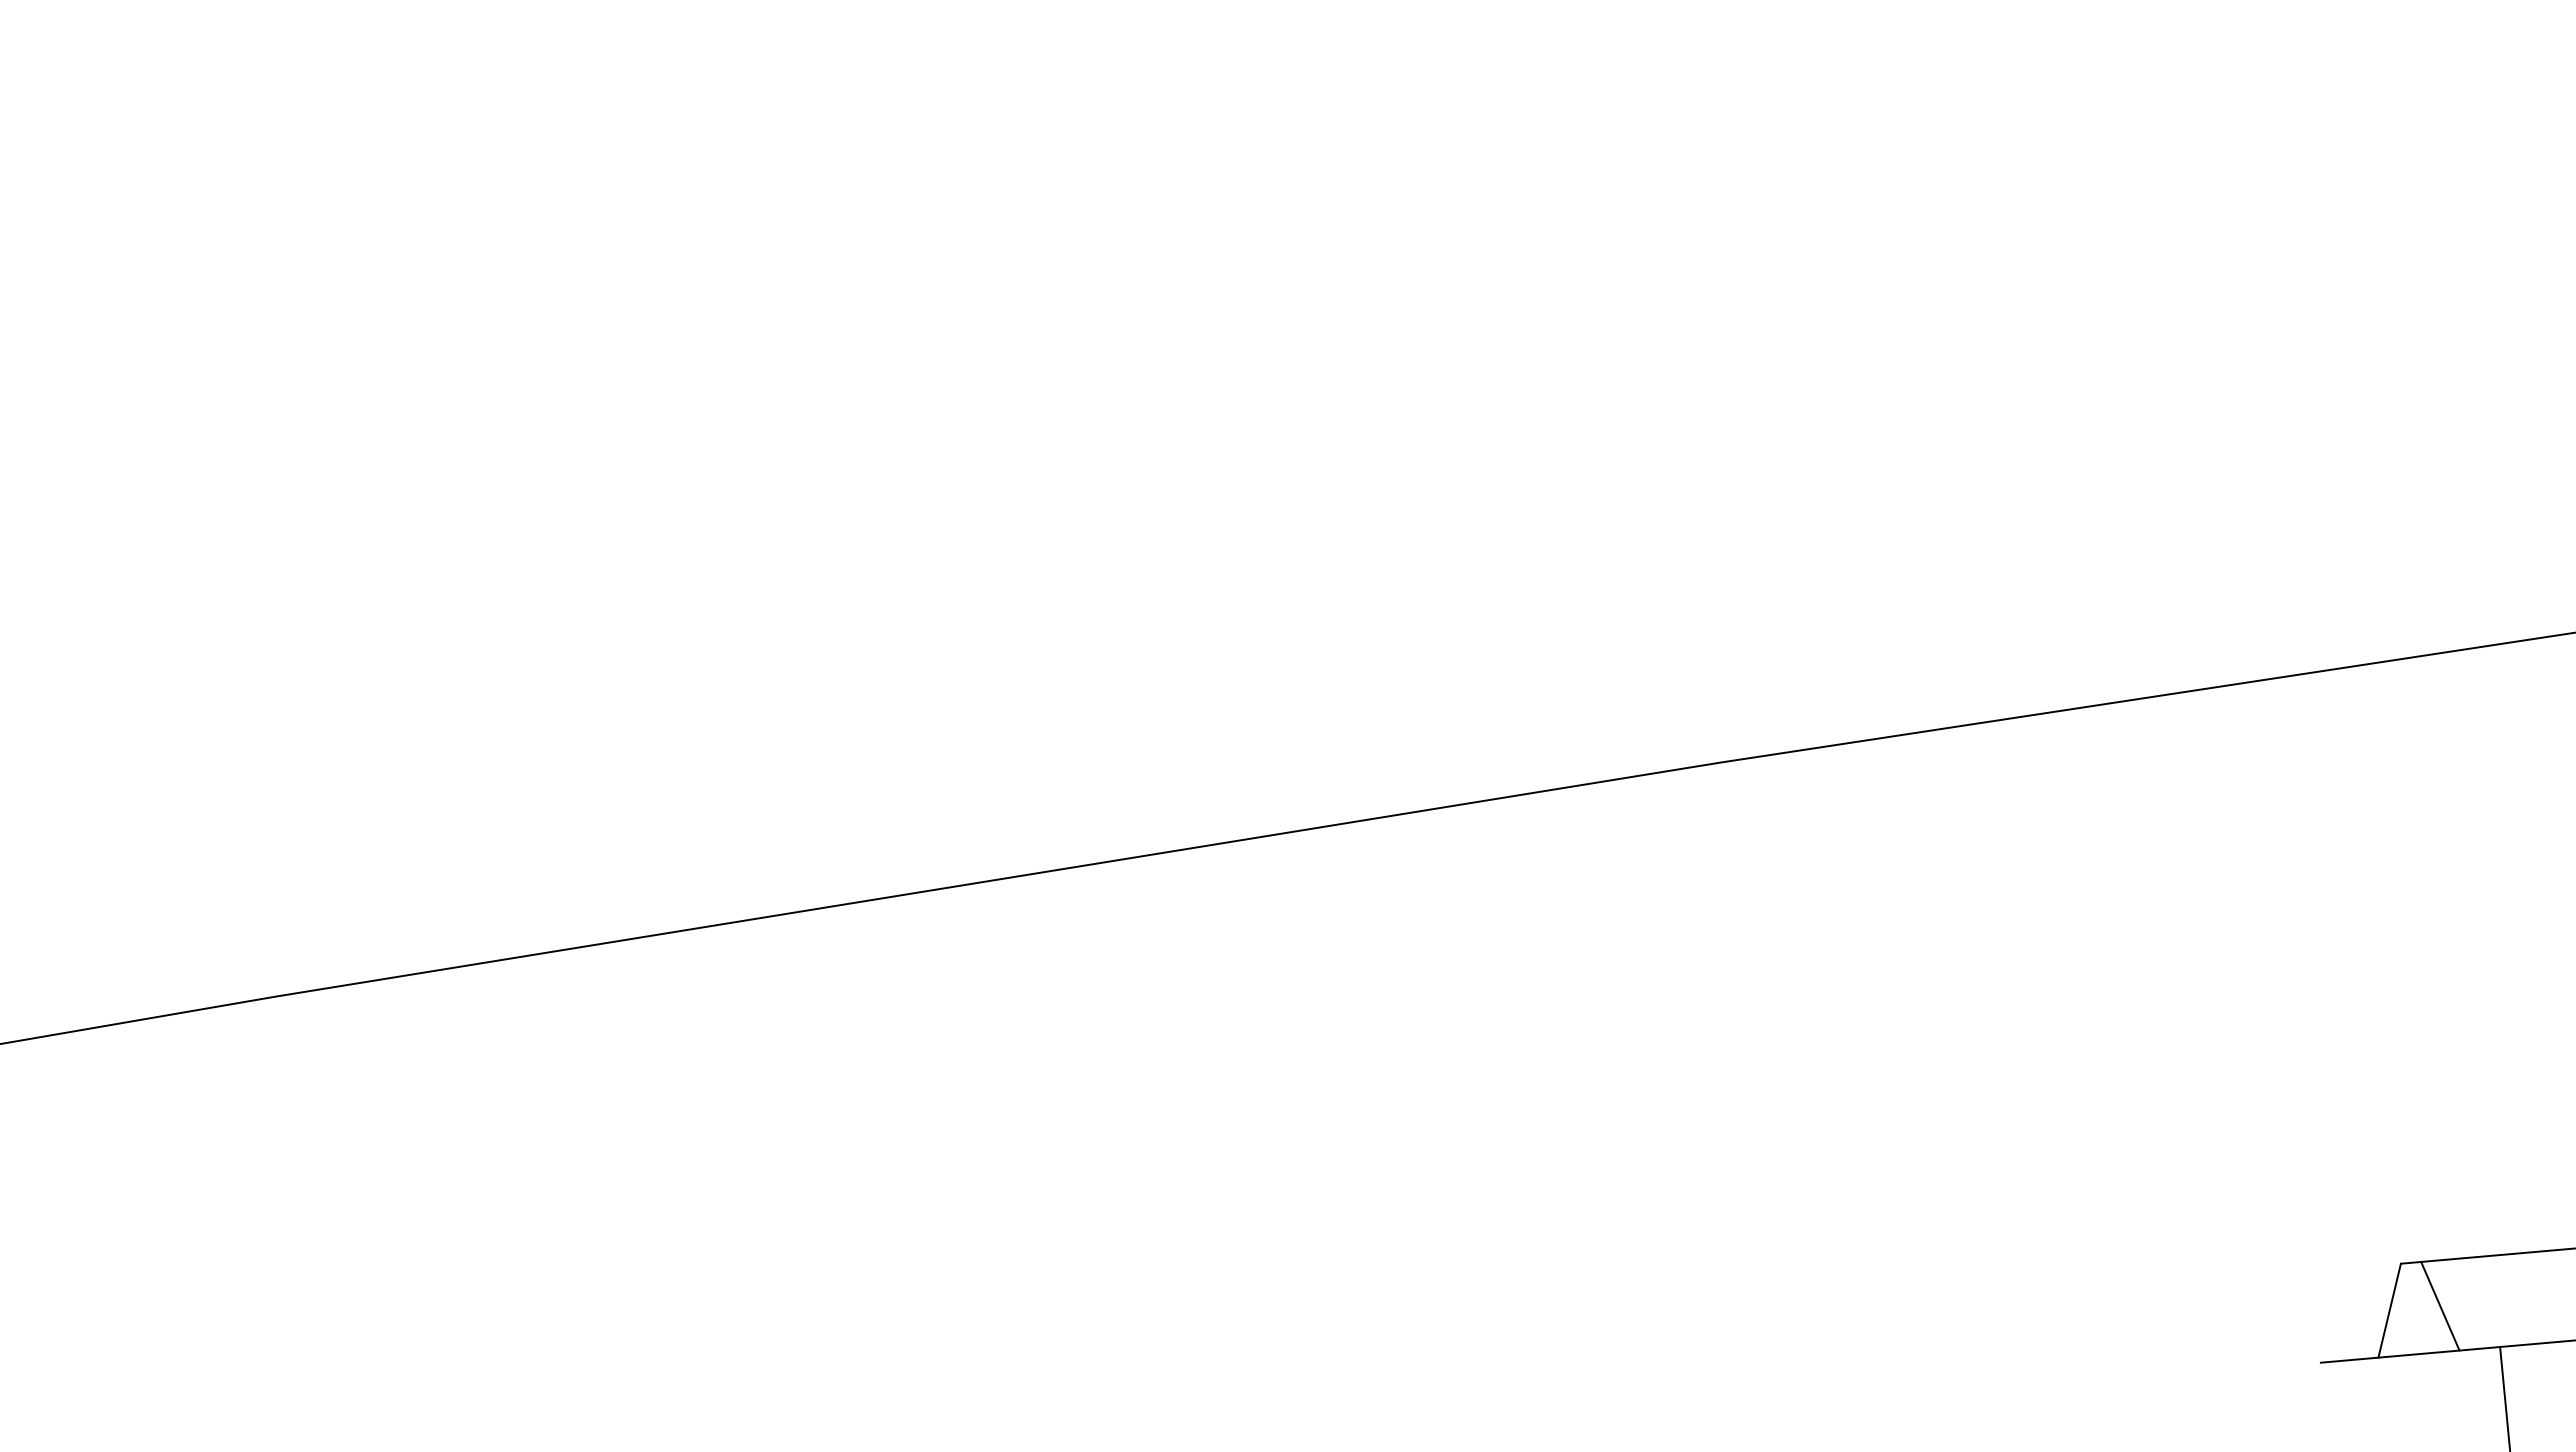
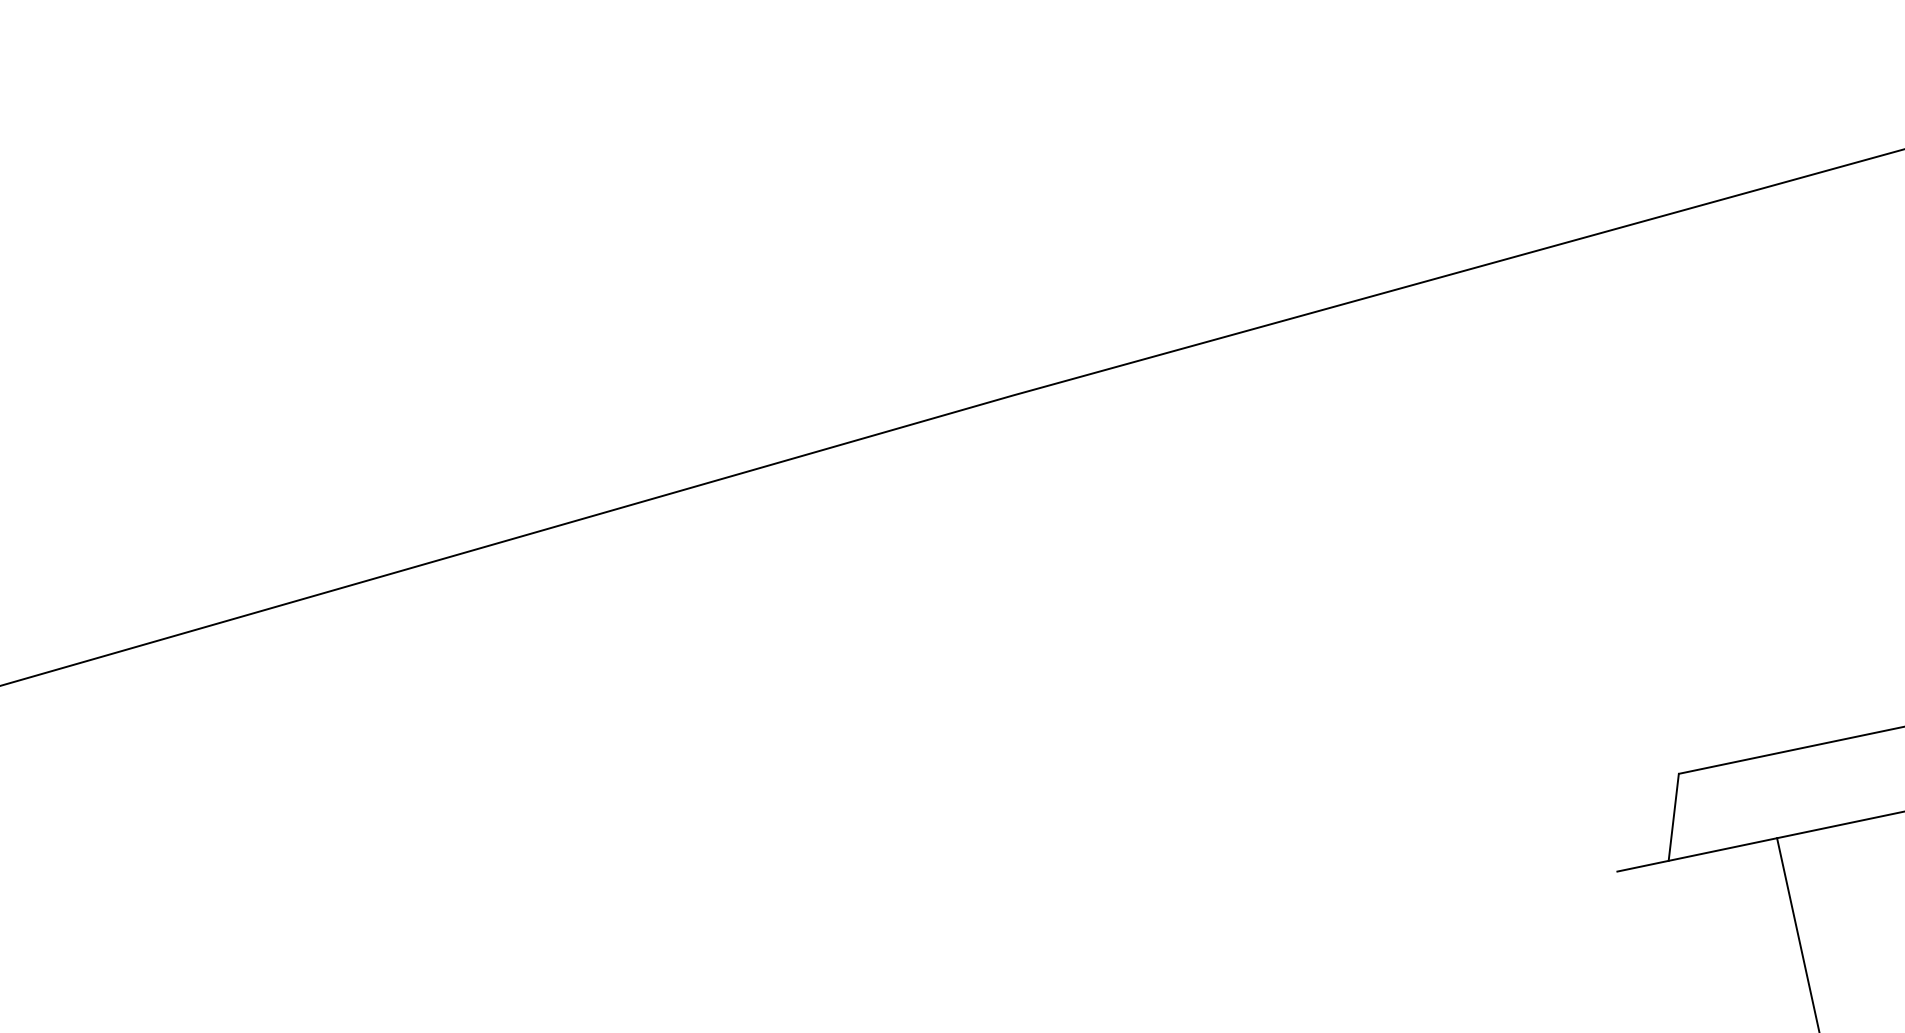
line: (2440, 1306) -> (1719, 808), removed

